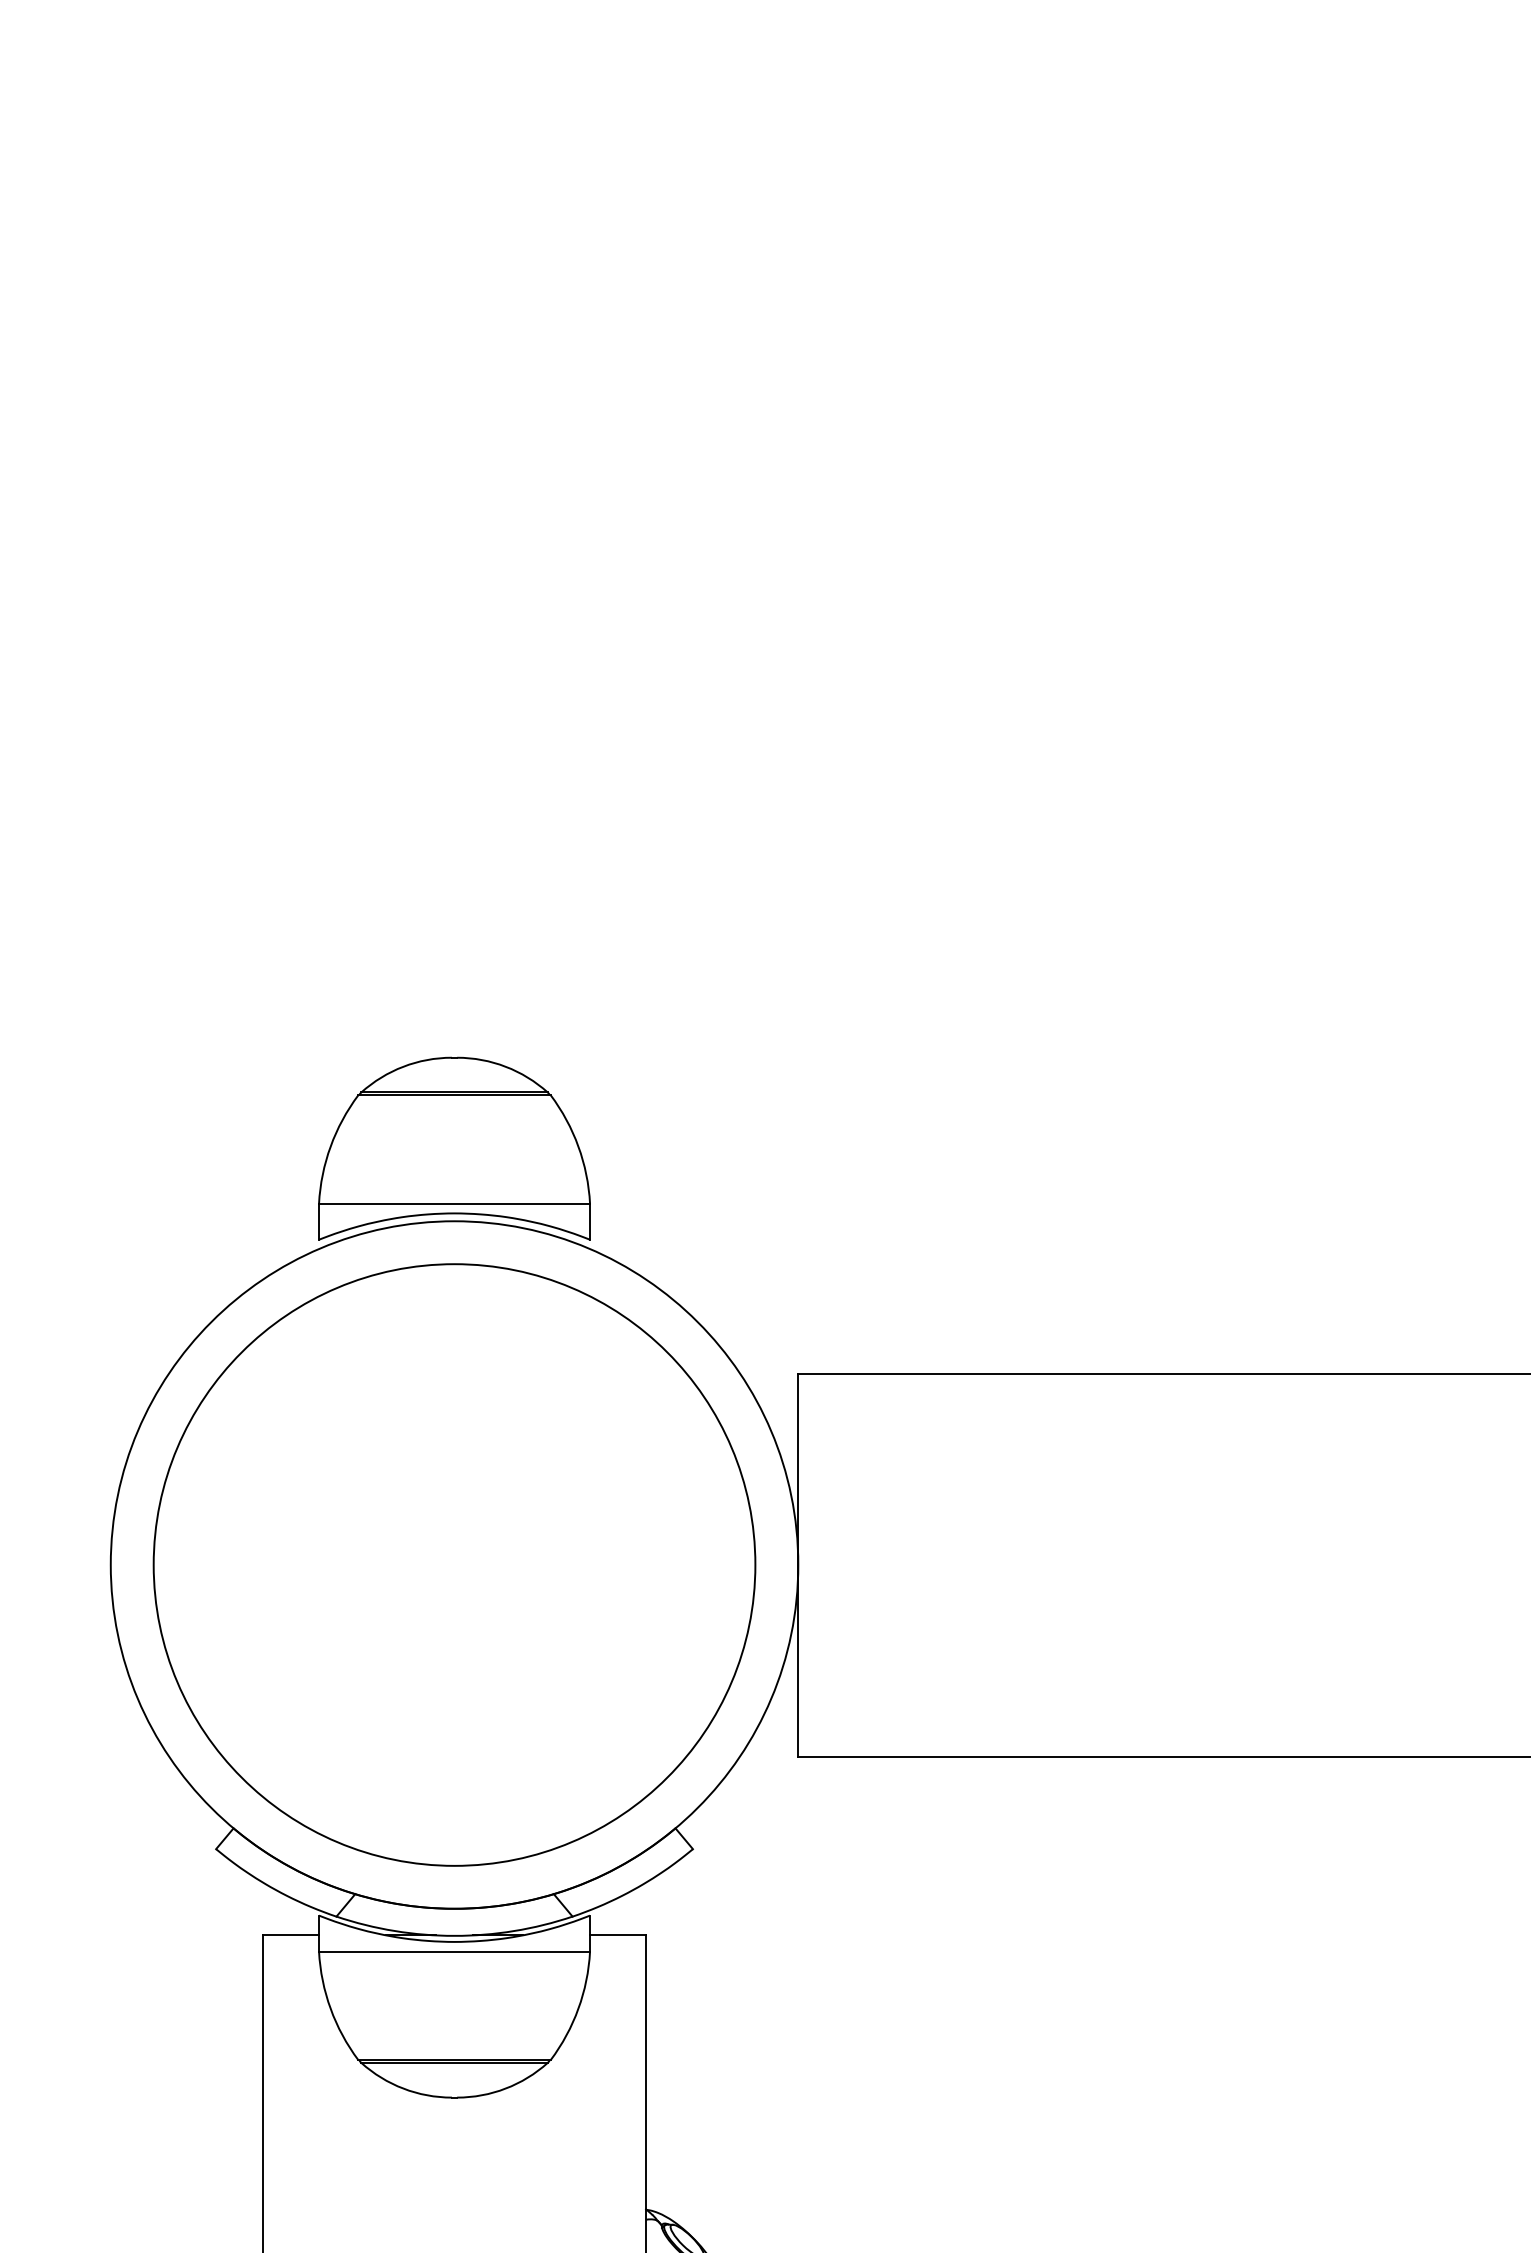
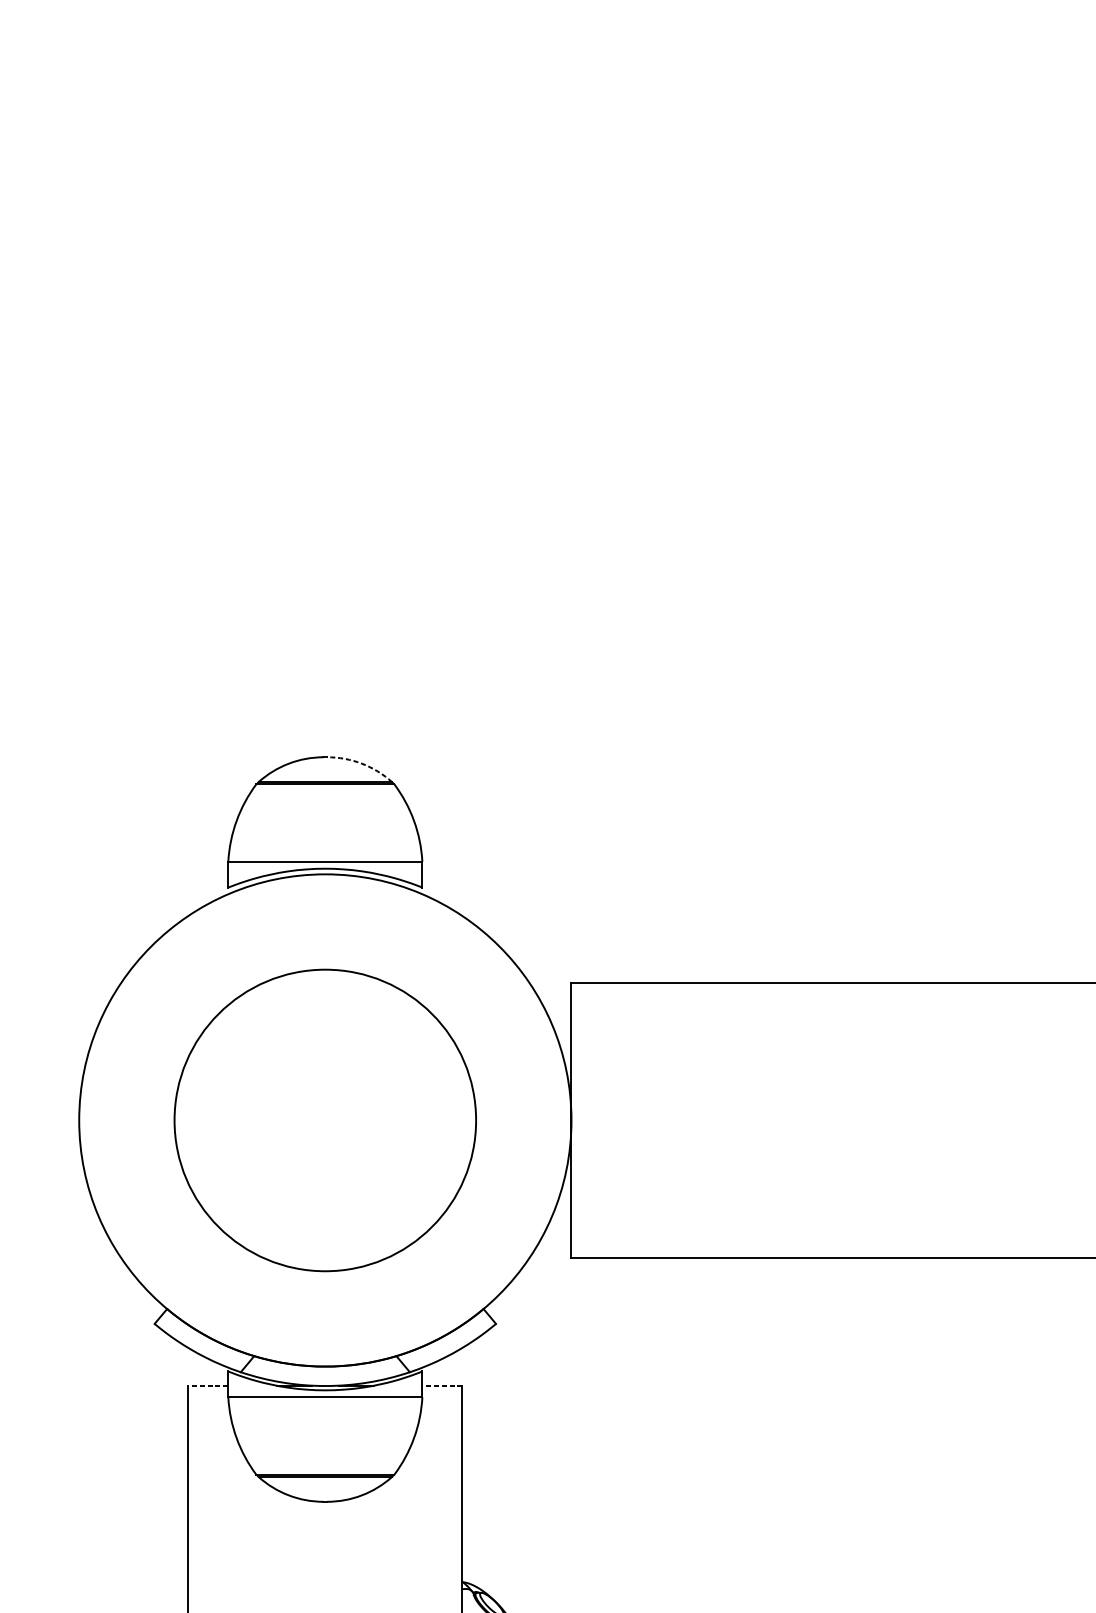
arc: (505, 1066) -> (361, 763), solid -> dashed
circle: (454, 1564) -> (325, 1120), size x0.7
line: (290, 1935) -> (207, 1385), solid -> dashed
line: (617, 1935) -> (442, 1385), solid -> dashed

